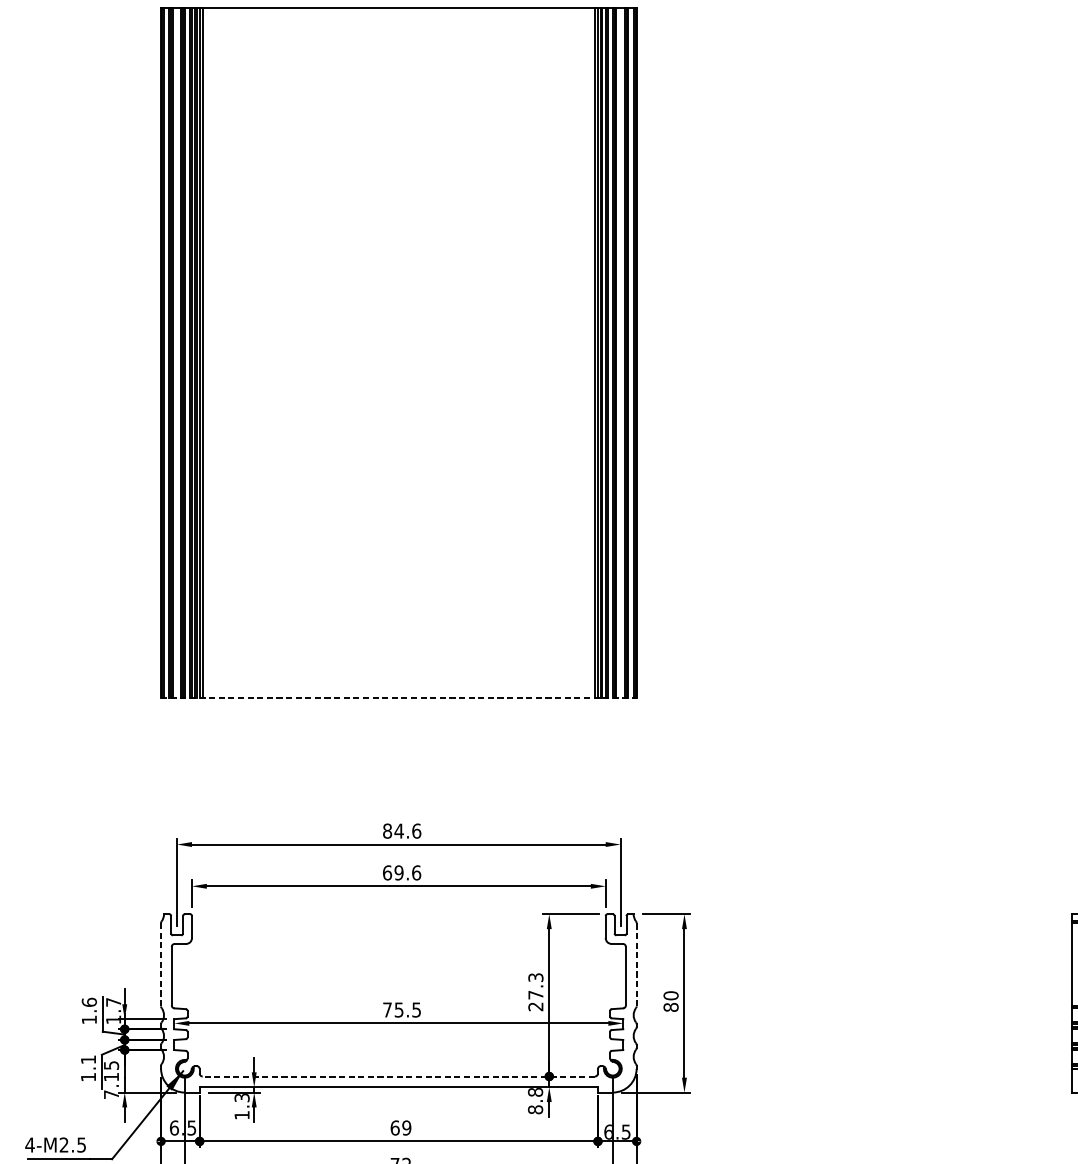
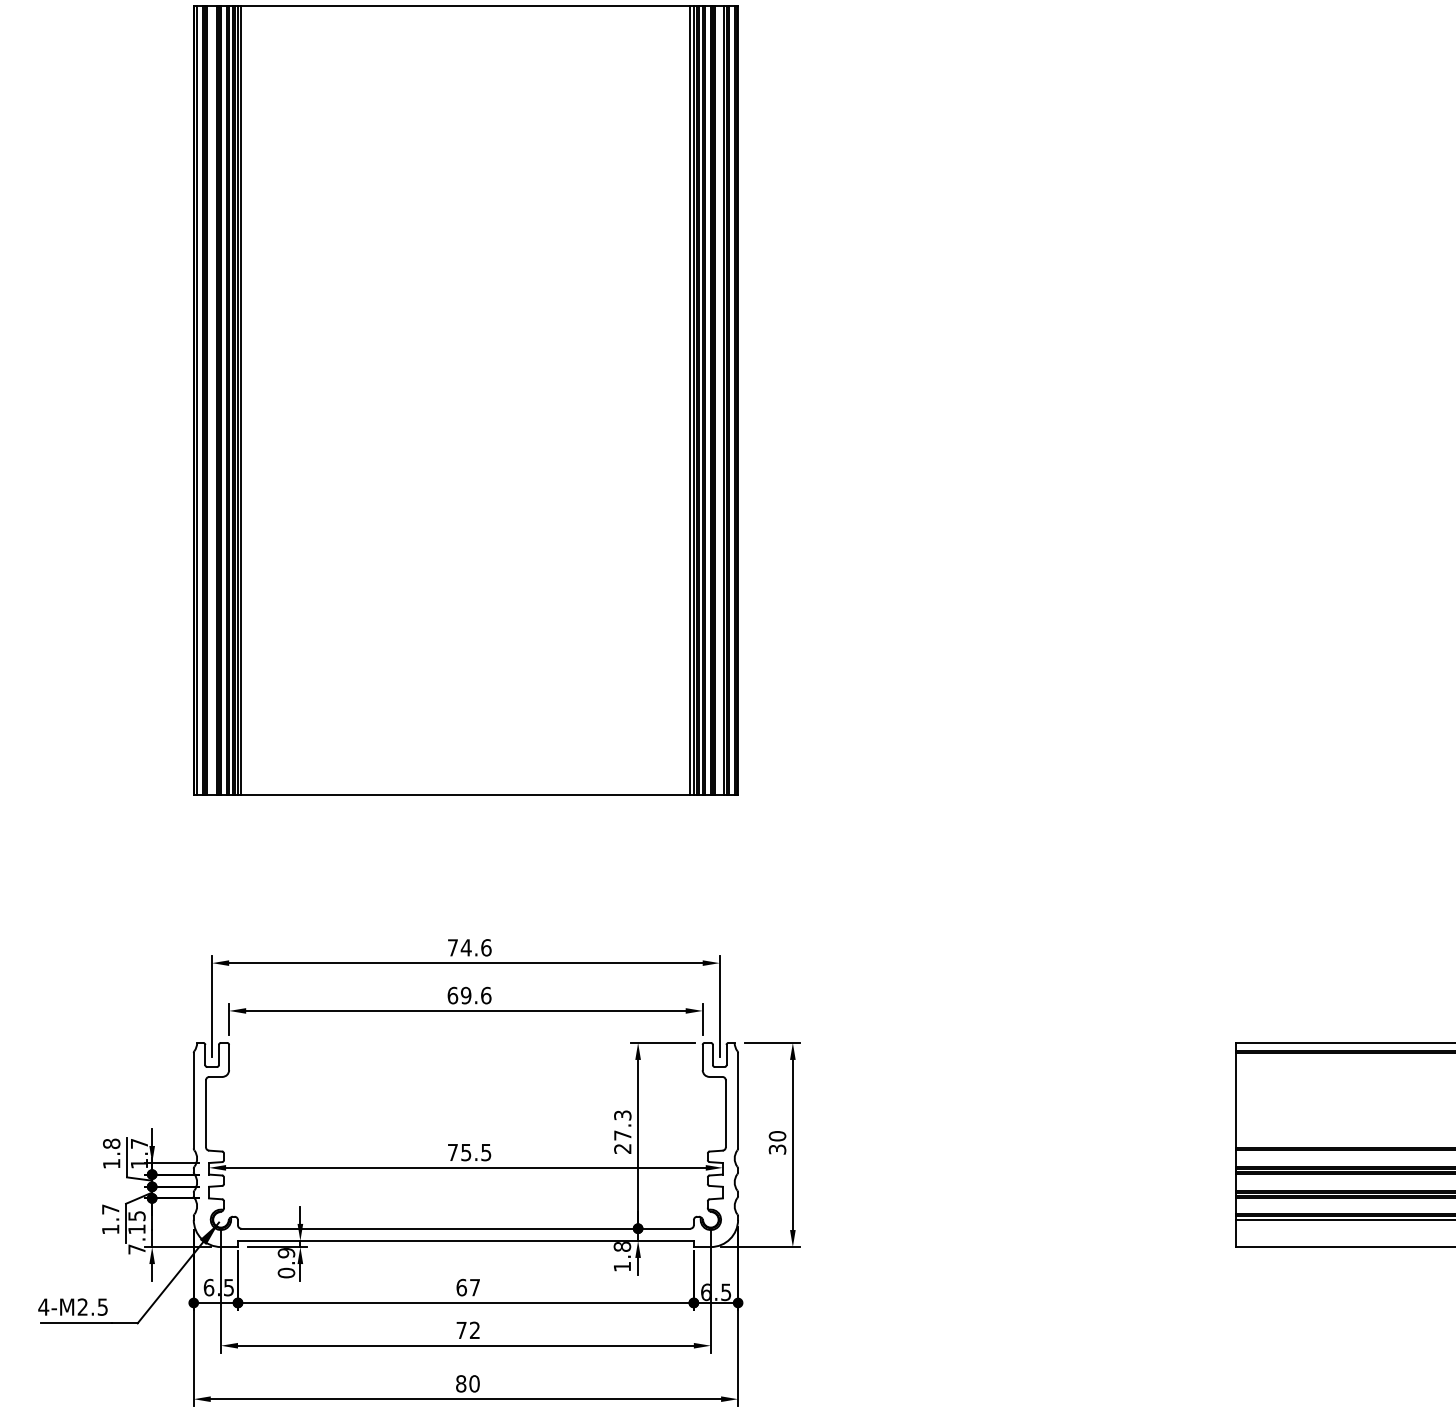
line: (399, 698) -> (466, 795), dashed -> solid
text: (387, 830) -> (452, 947), 84.6 -> 74.6
line: (160, 964) -> (193, 1100), dashed -> solid
line: (636, 964) -> (738, 1100), dashed -> solid
text: (89, 1002) -> (111, 1143), 1.6 -> 1.8
text: (671, 1007) -> (777, 1149), 80 -> 30
text: (88, 1059) -> (110, 1209), 1.1 -> 1.7
line: (398, 1076) -> (465, 1228), dashed -> solid
text: (242, 1106) -> (286, 1263), 1.3 -> 0.9
text: (535, 1109) -> (622, 1266), 8.8 -> 1.8
text: (406, 1127) -> (474, 1287), 69 -> 67

